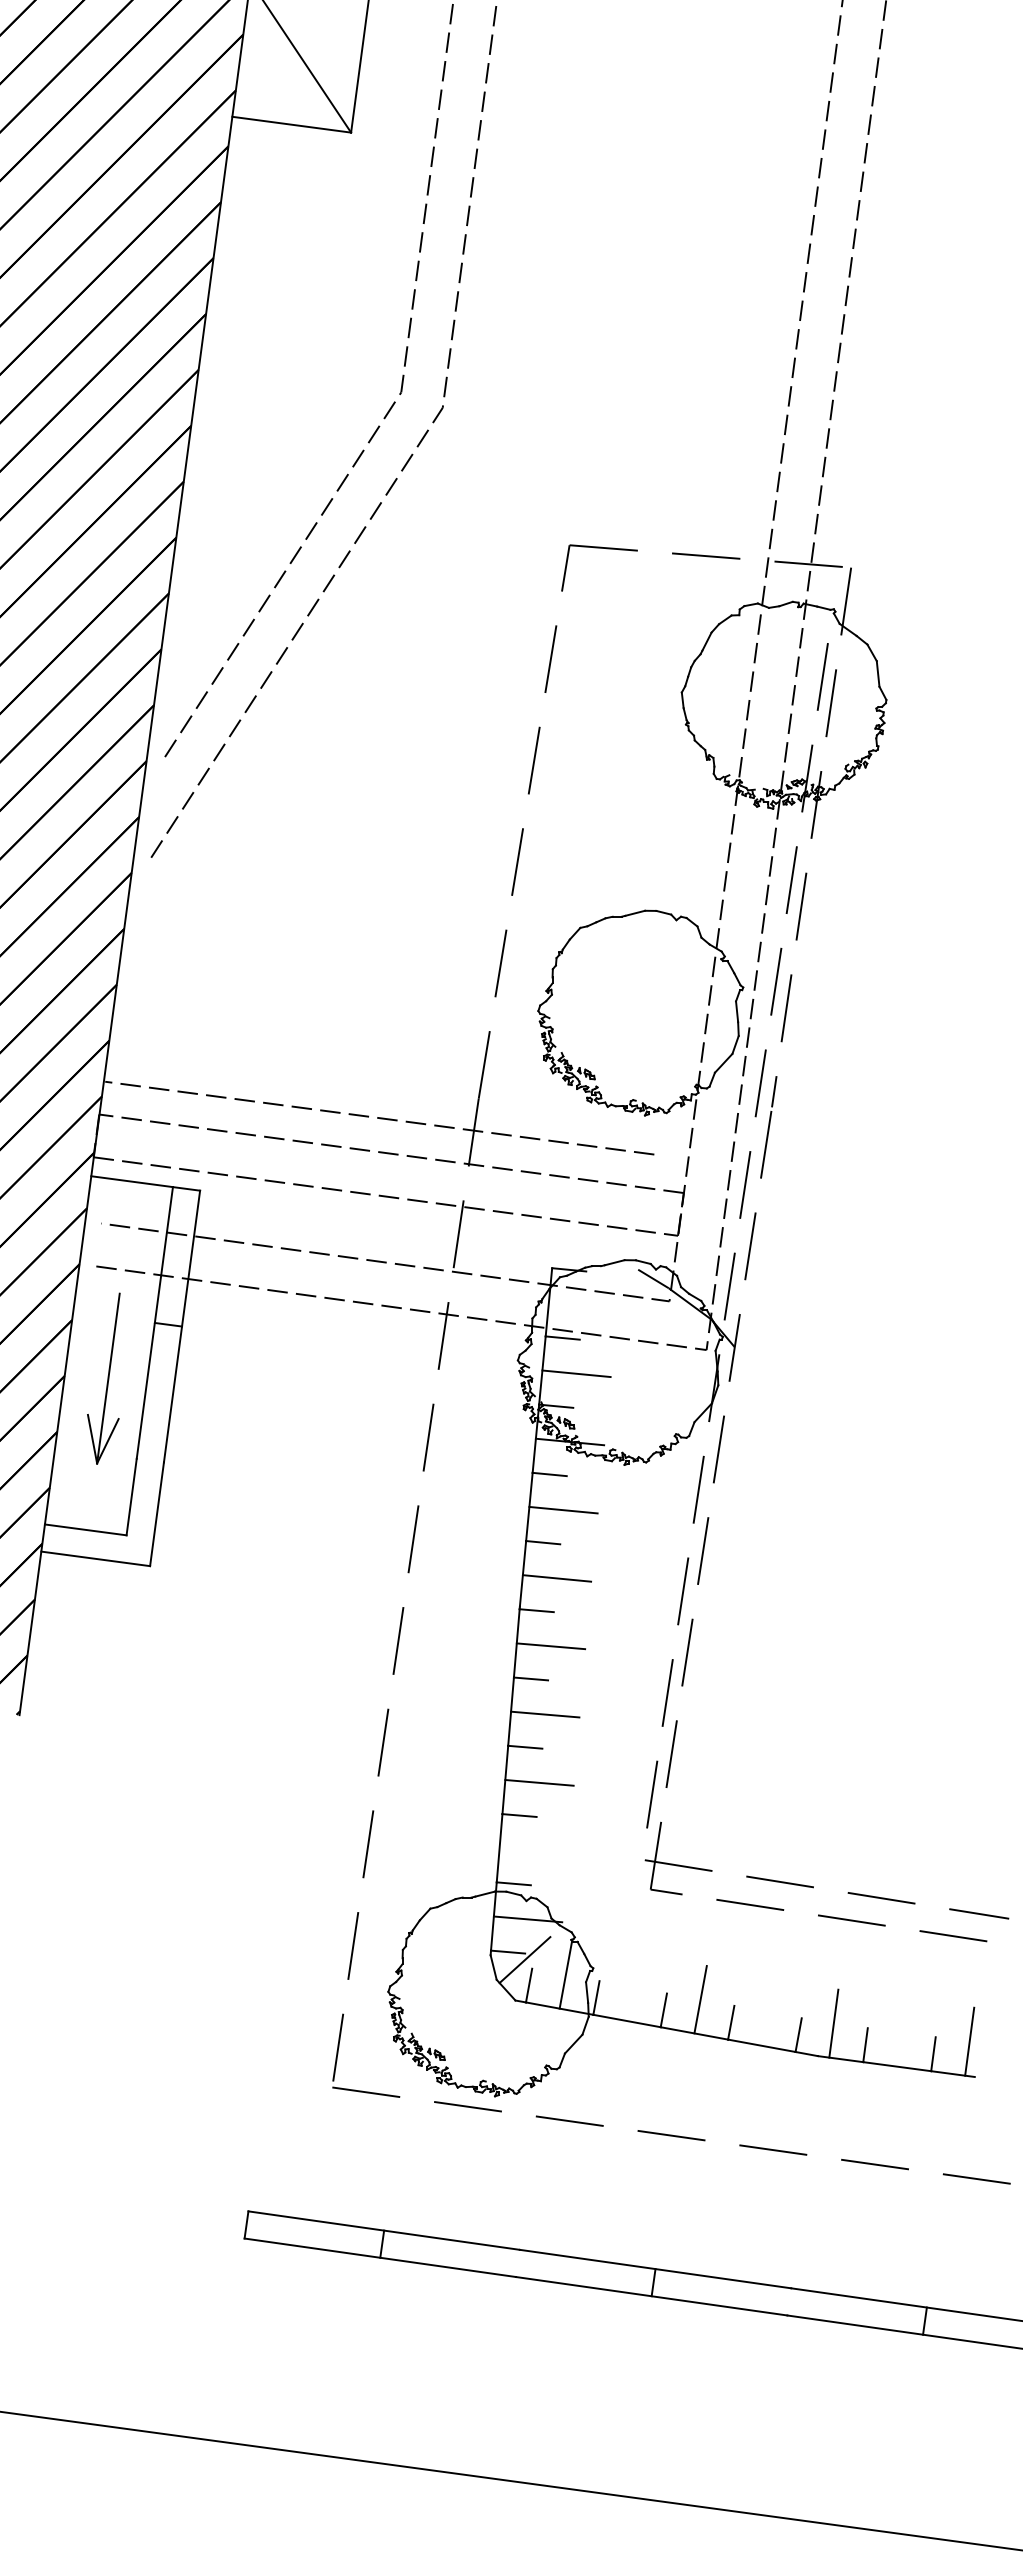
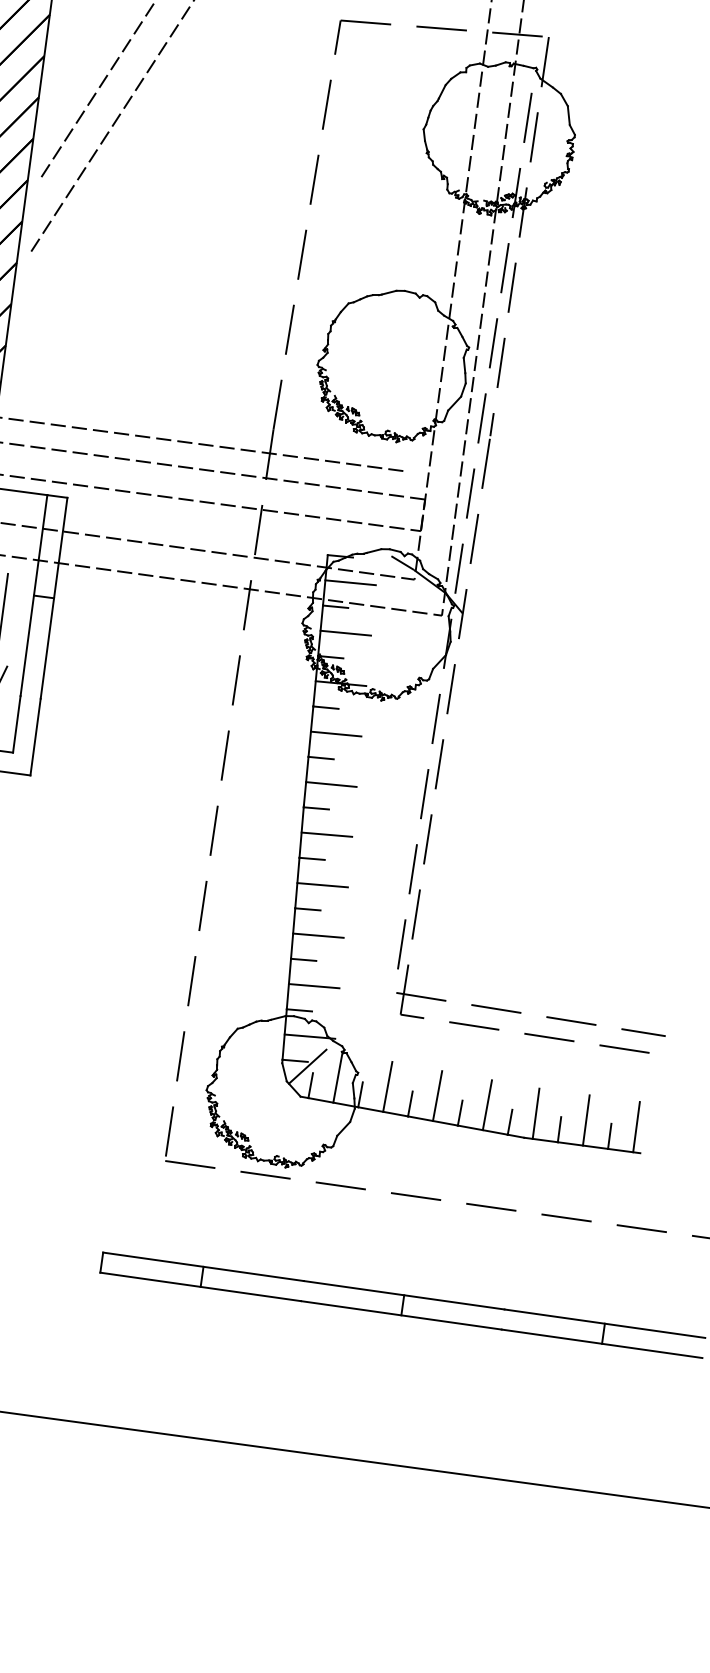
line: (582, 1305) -> (350, 582), added
line: (533, 1850) -> (313, 985), added
line: (633, 1987) -> (387, 1087), added
line: (767, 2011) -> (487, 1104), added
line: (901, 2032) -> (586, 1120), added

